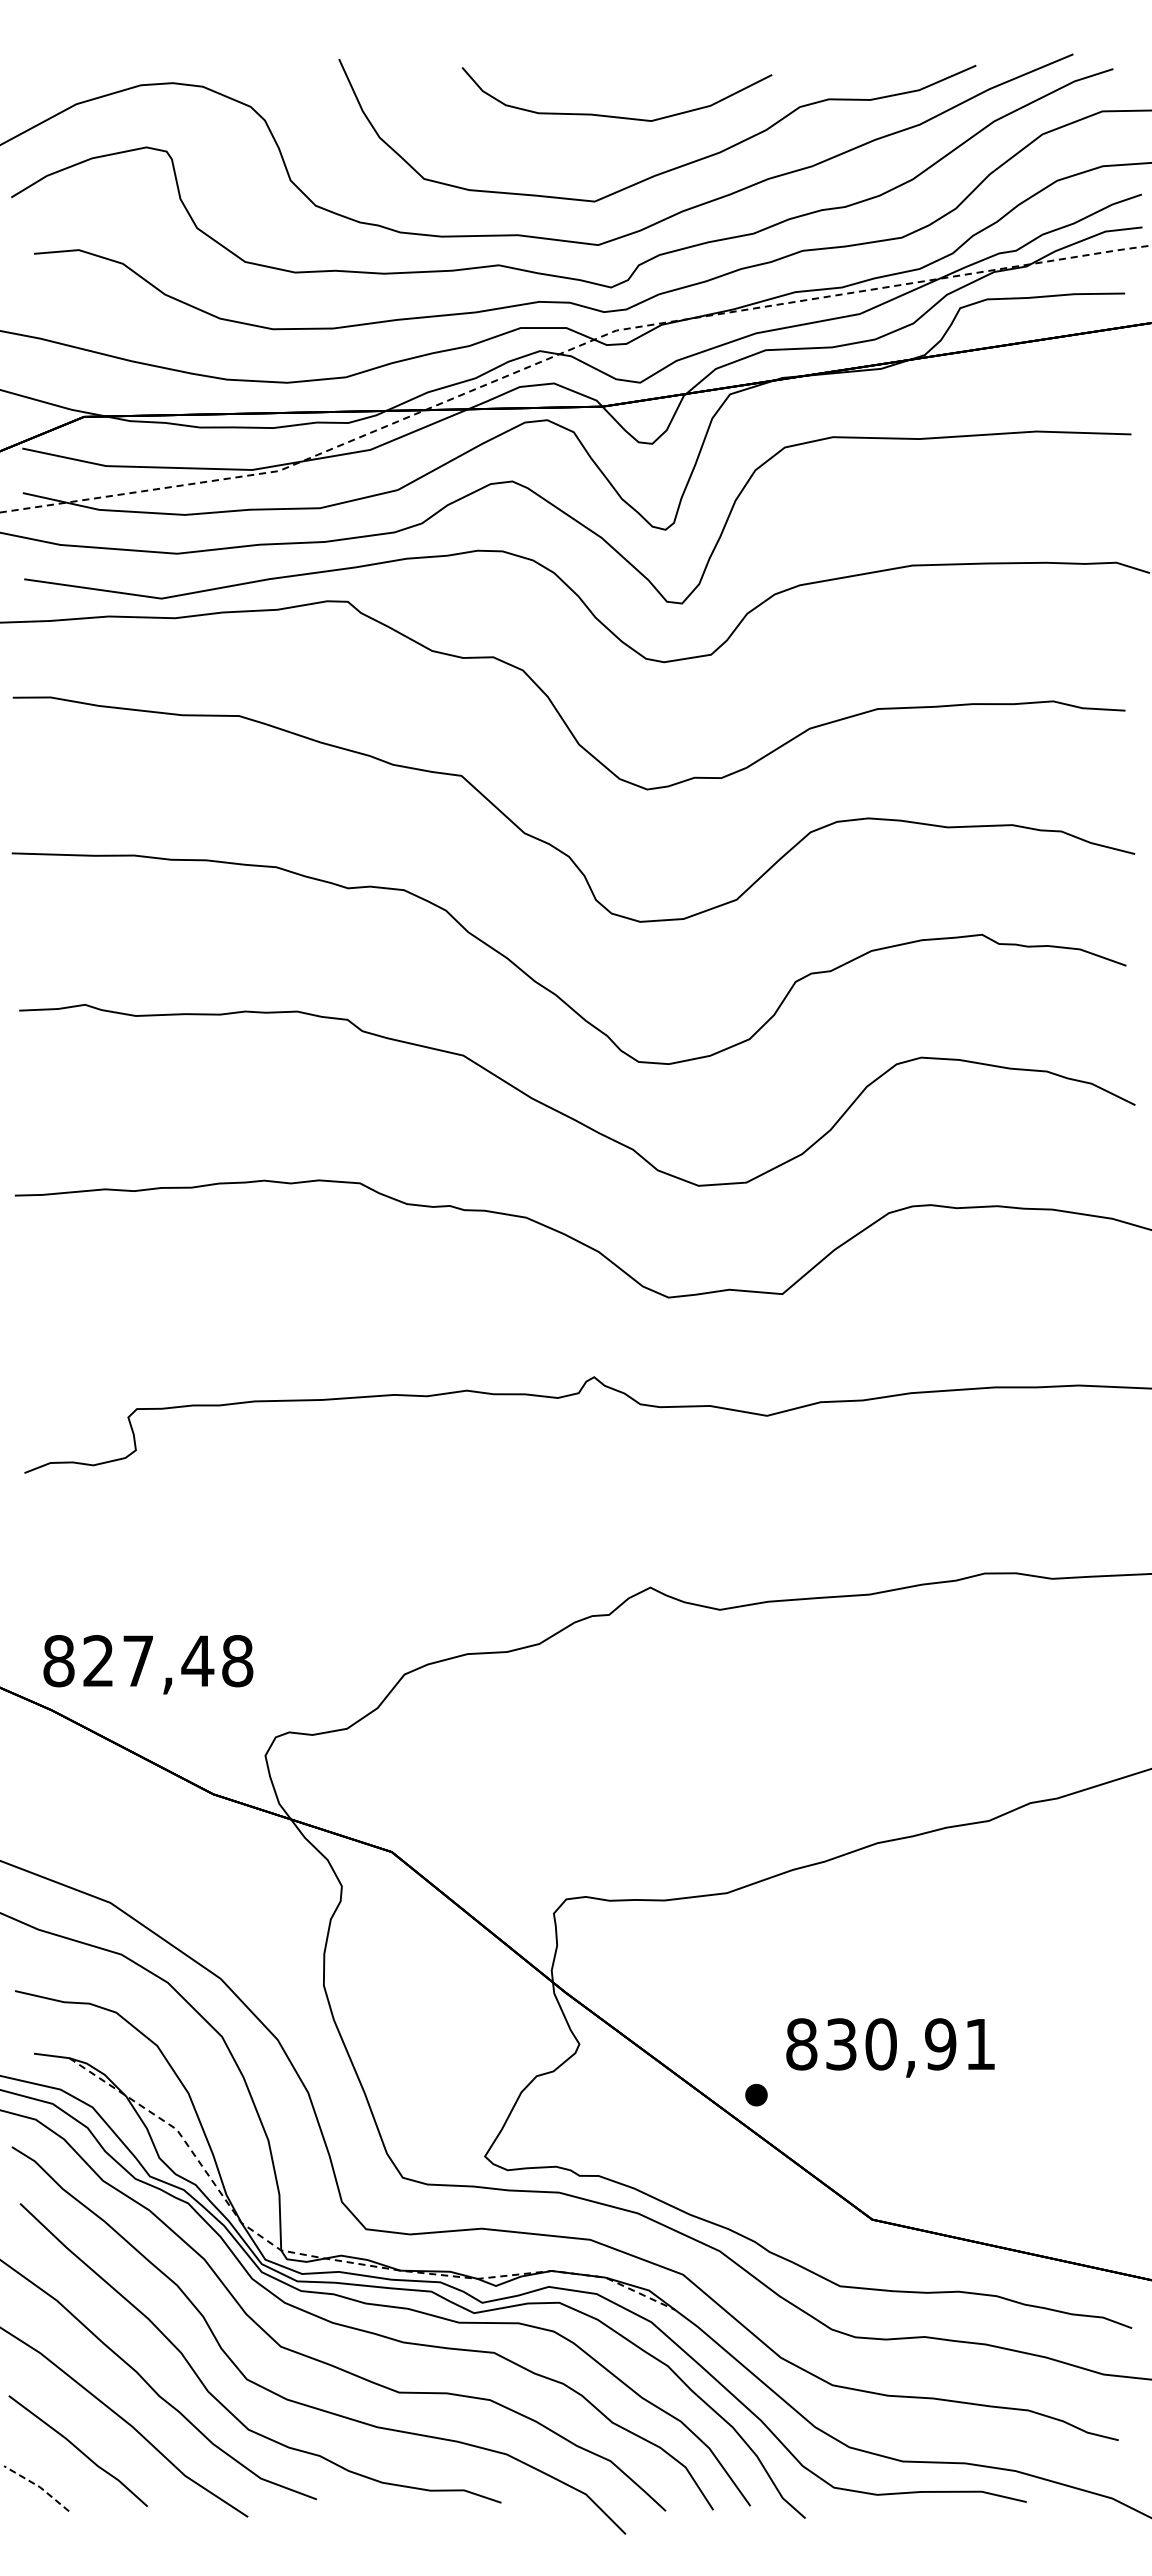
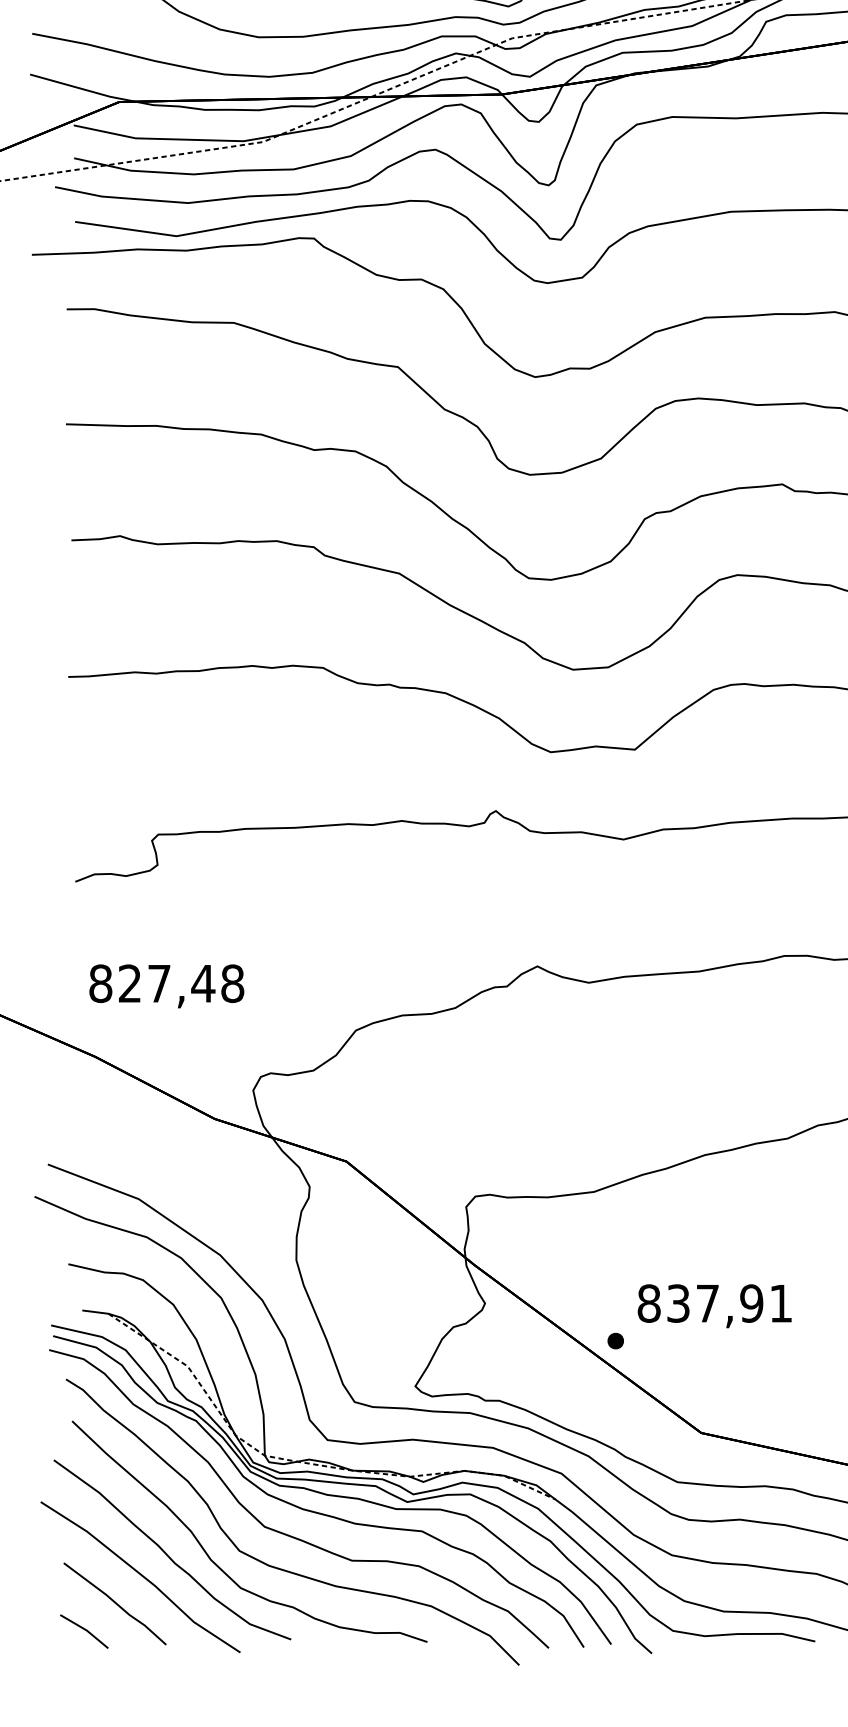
text: (148, 1664) -> (166, 986), moved
text: (880, 2044) -> (707, 1303), 830,91 -> 837,91
line: (38, 2486) -> (85, 1630), dashed -> solid

